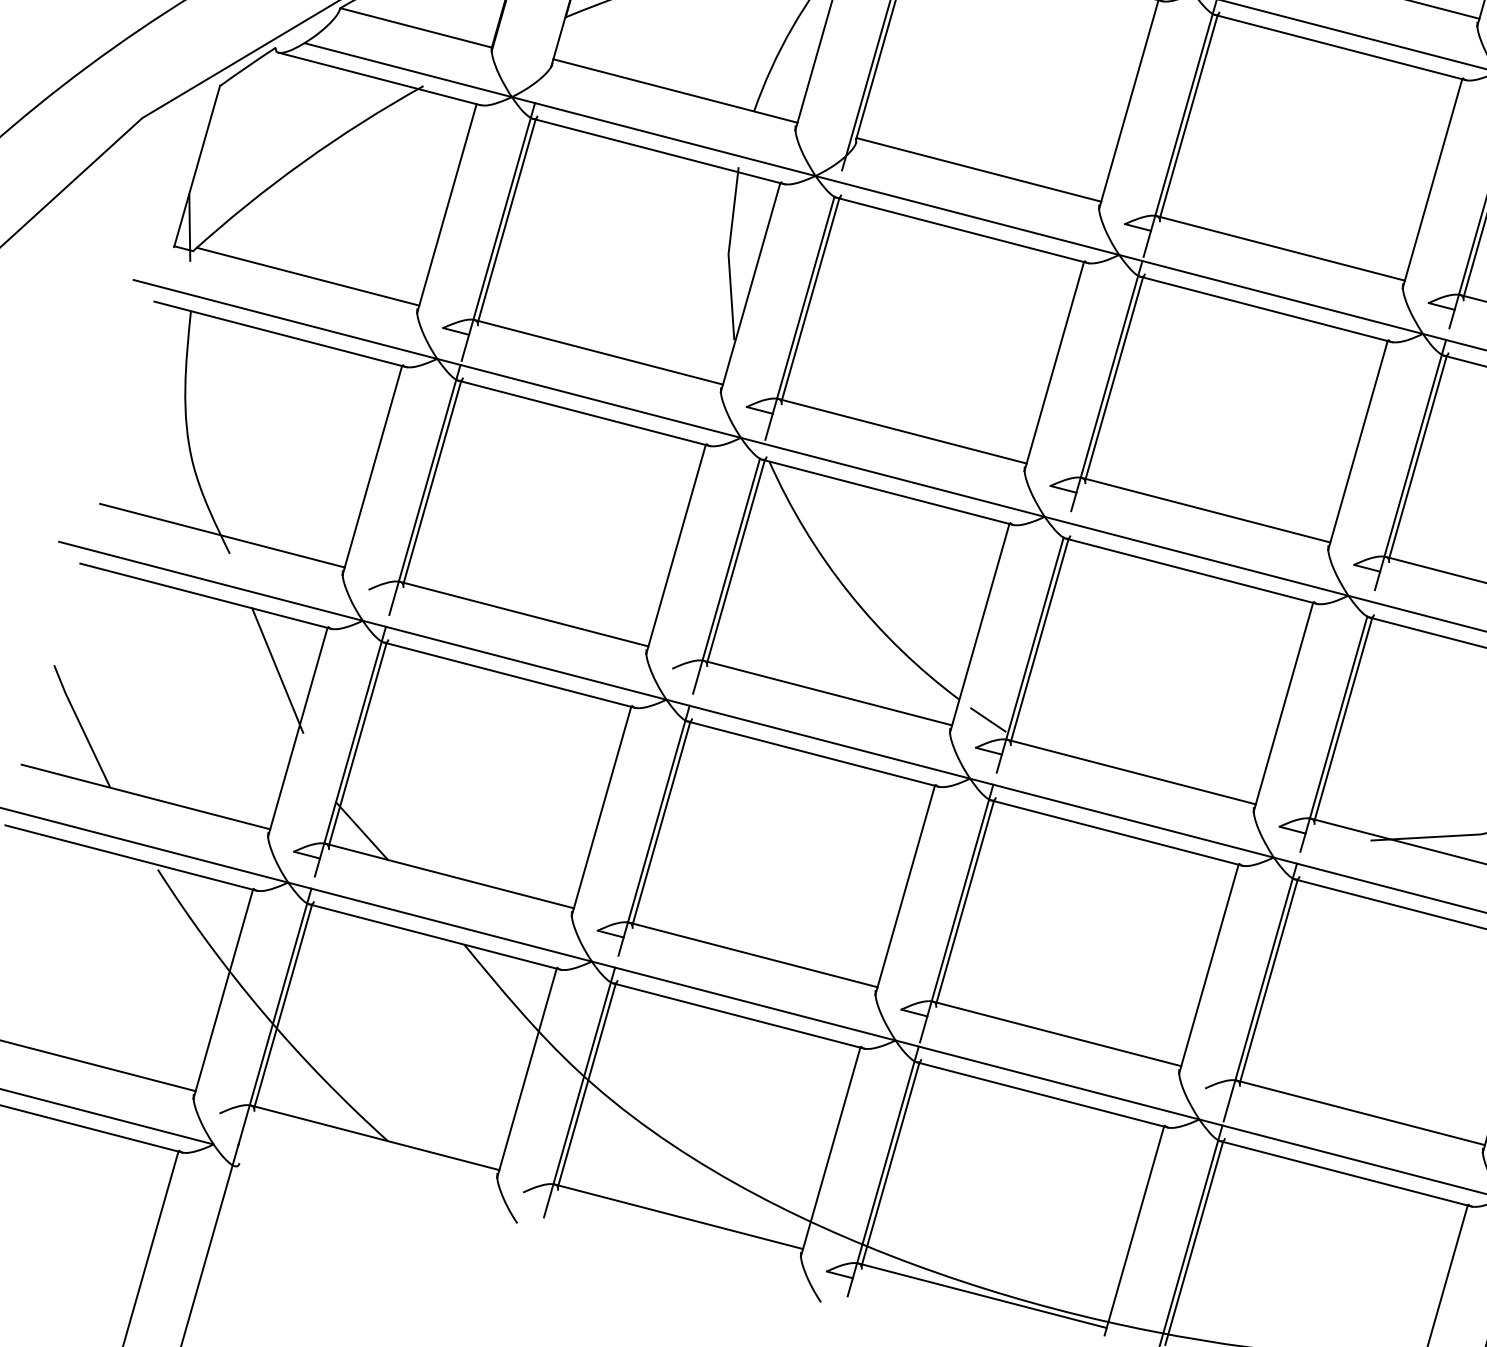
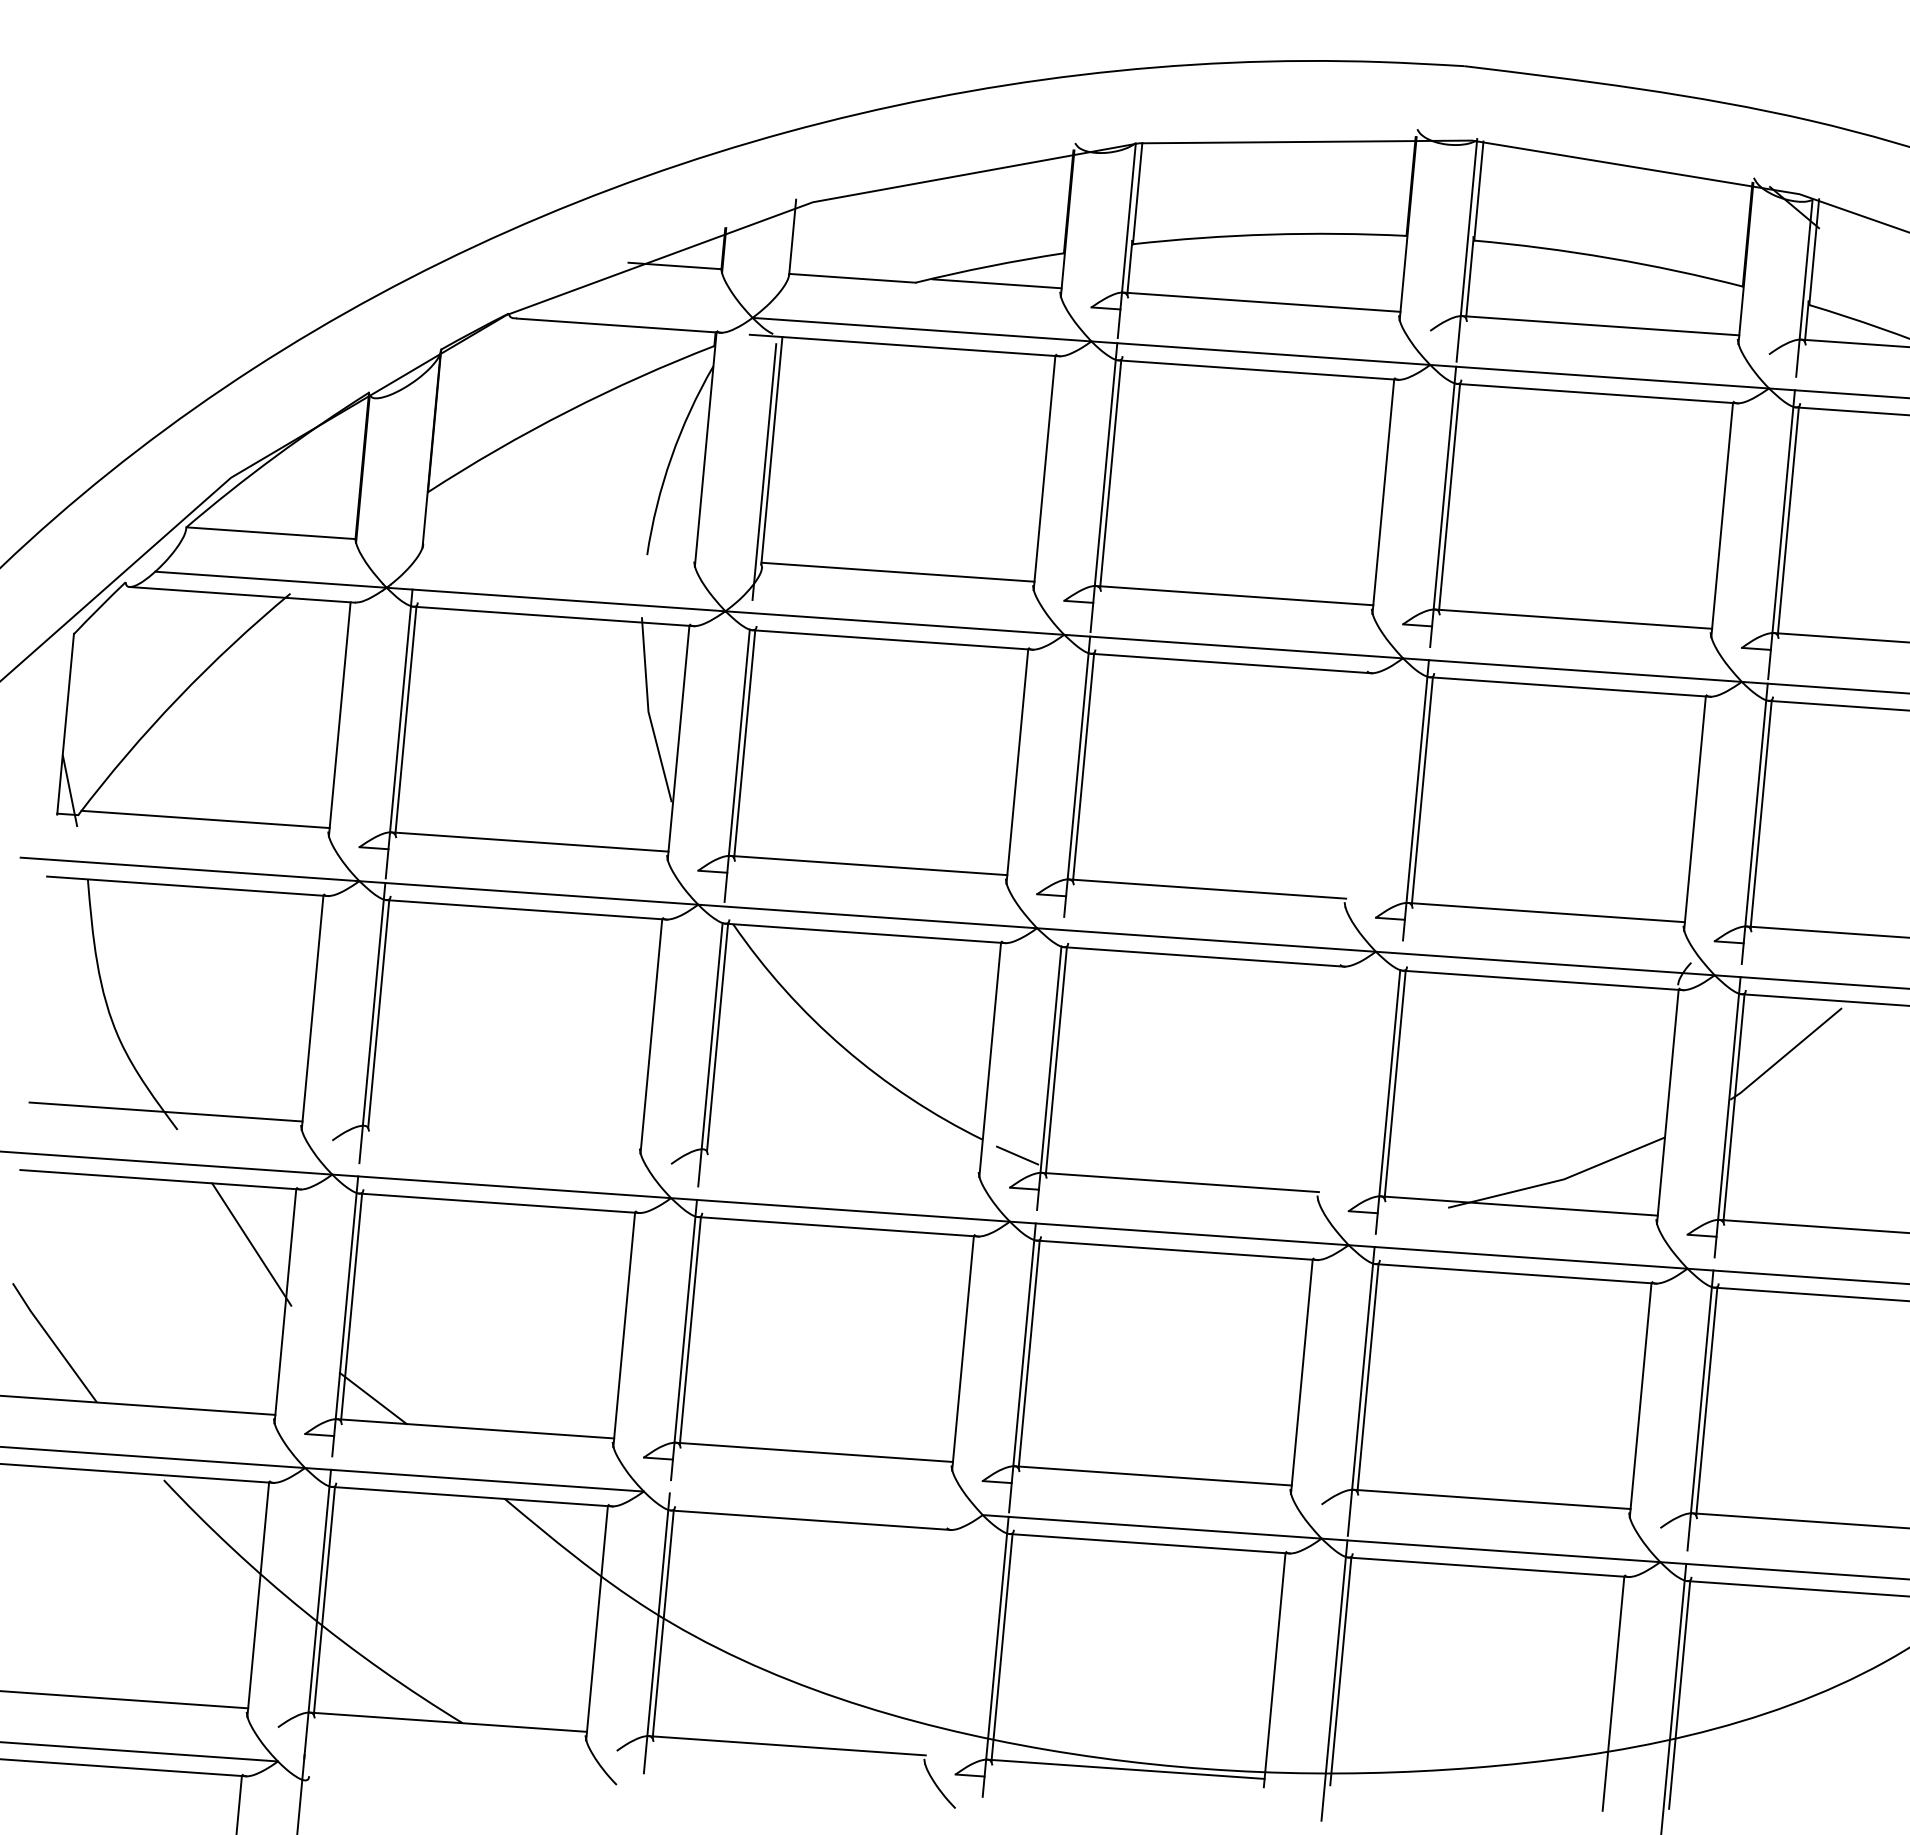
line: (675, 90) -> (559, 548), removed
line: (1358, 445) -> (1356, 789), removed
line: (523, 614) -> (502, 1135), removed
line: (827, 692) -> (841, 1158), removed
line: (1282, 707) -> (1328, 1083), removed
line: (742, 1001) -> (812, 1503), removed
line: (830, 1151) -> (935, 1646), removed

